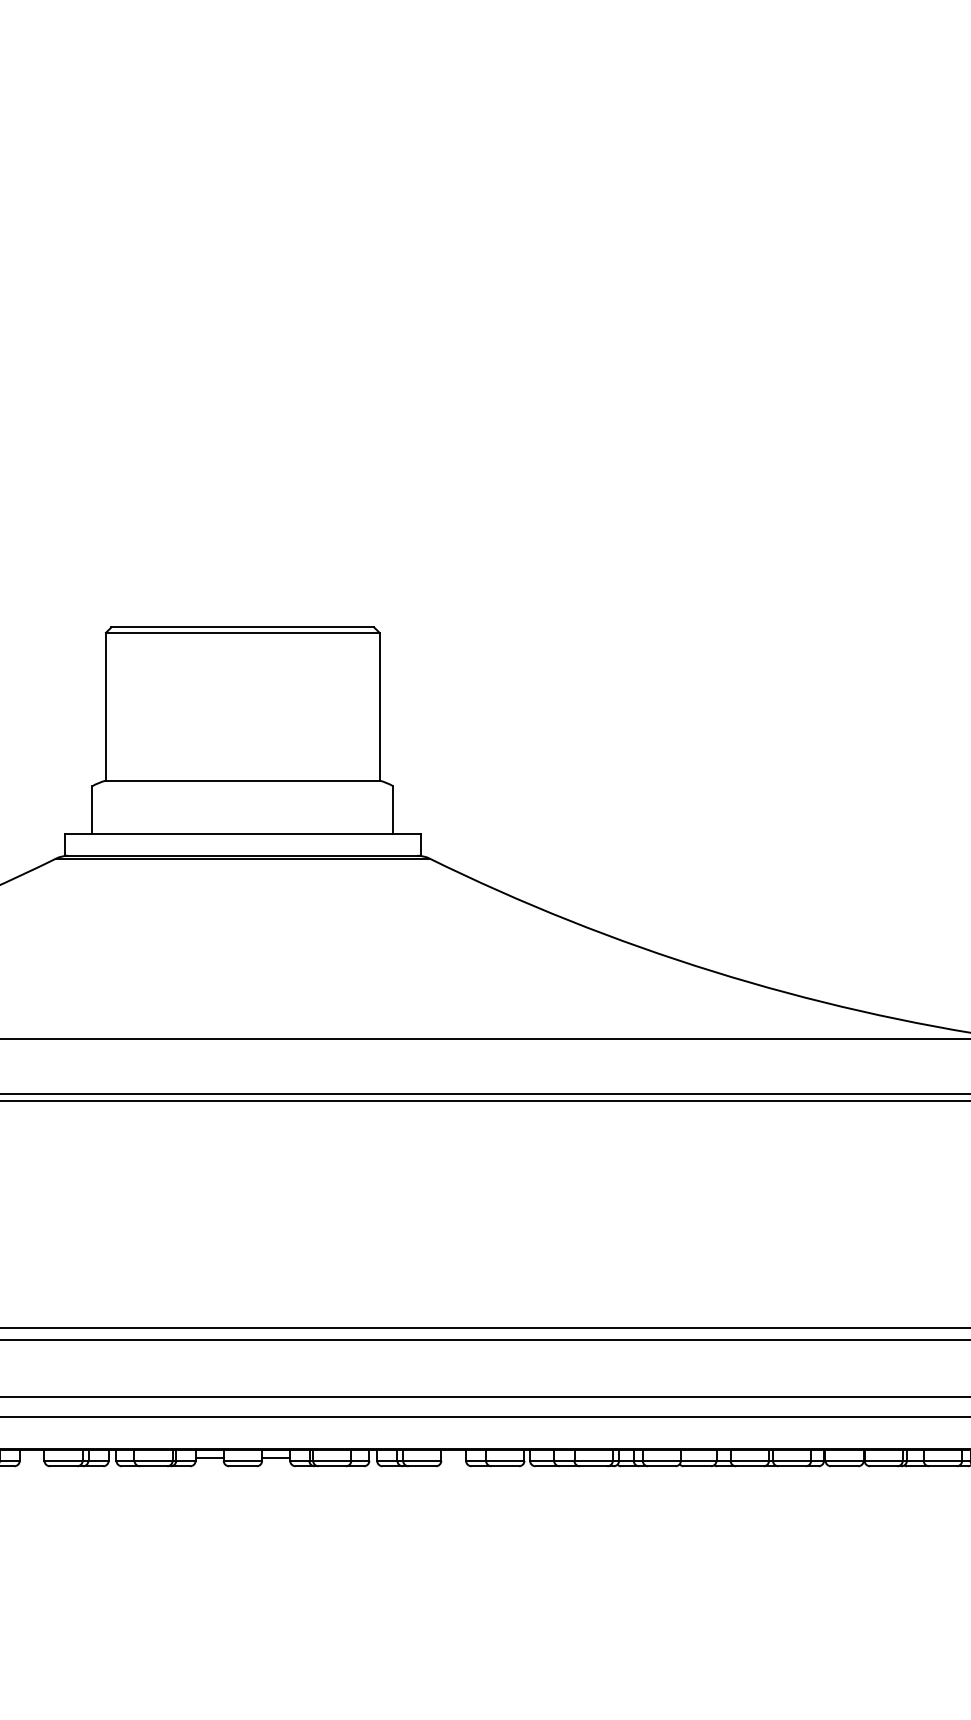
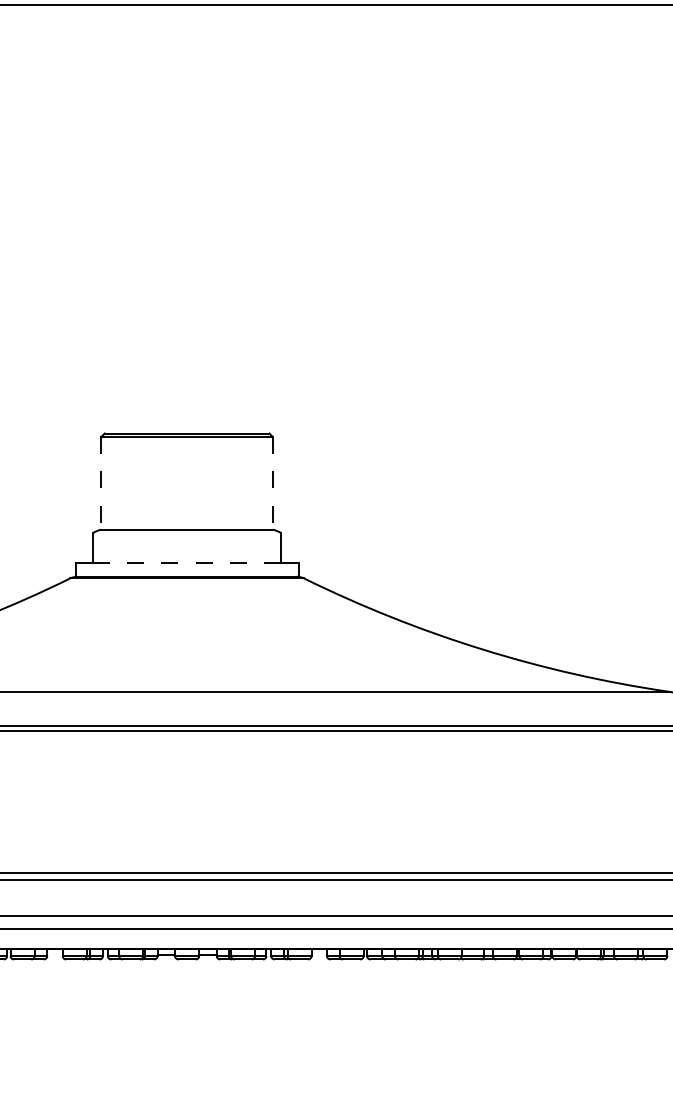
line: (106, 707) -> (101, 483), solid -> dashed
line: (379, 707) -> (272, 483), solid -> dashed
line: (241, 833) -> (186, 562), solid -> dashed

